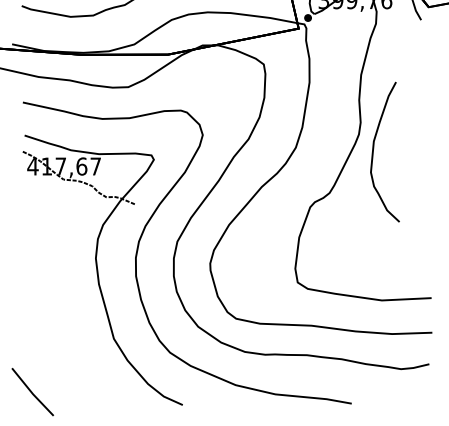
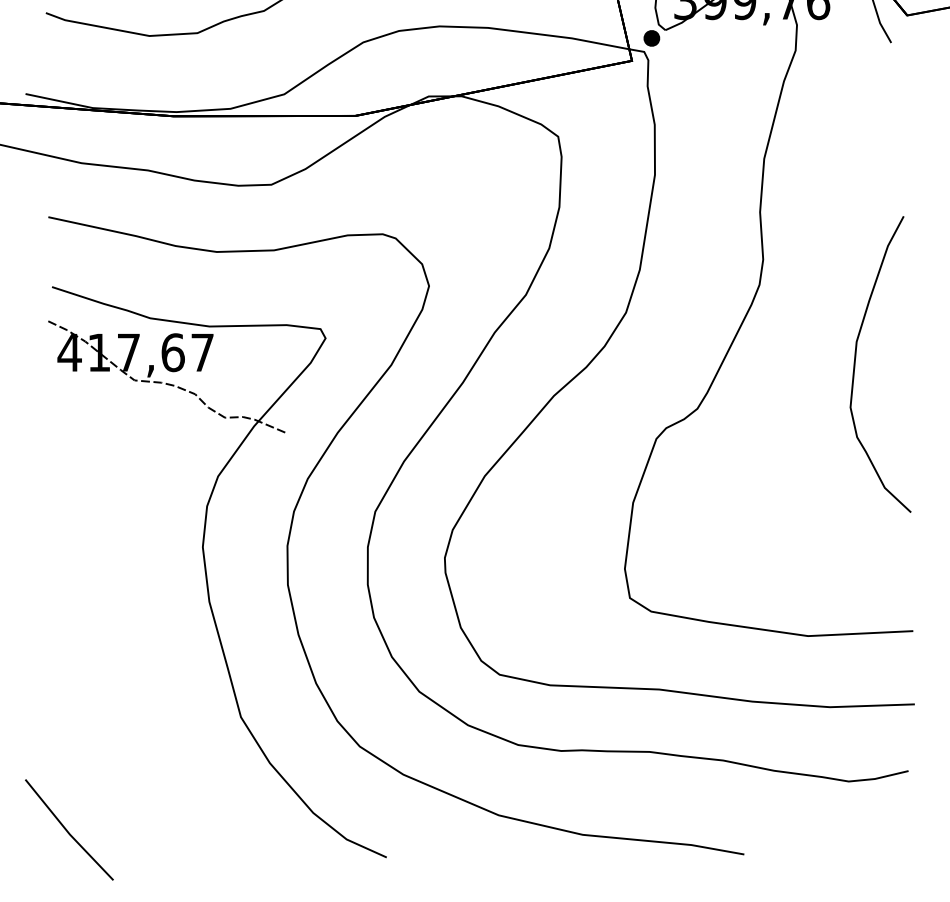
curve: (374, 148) -> (858, 356), moved

